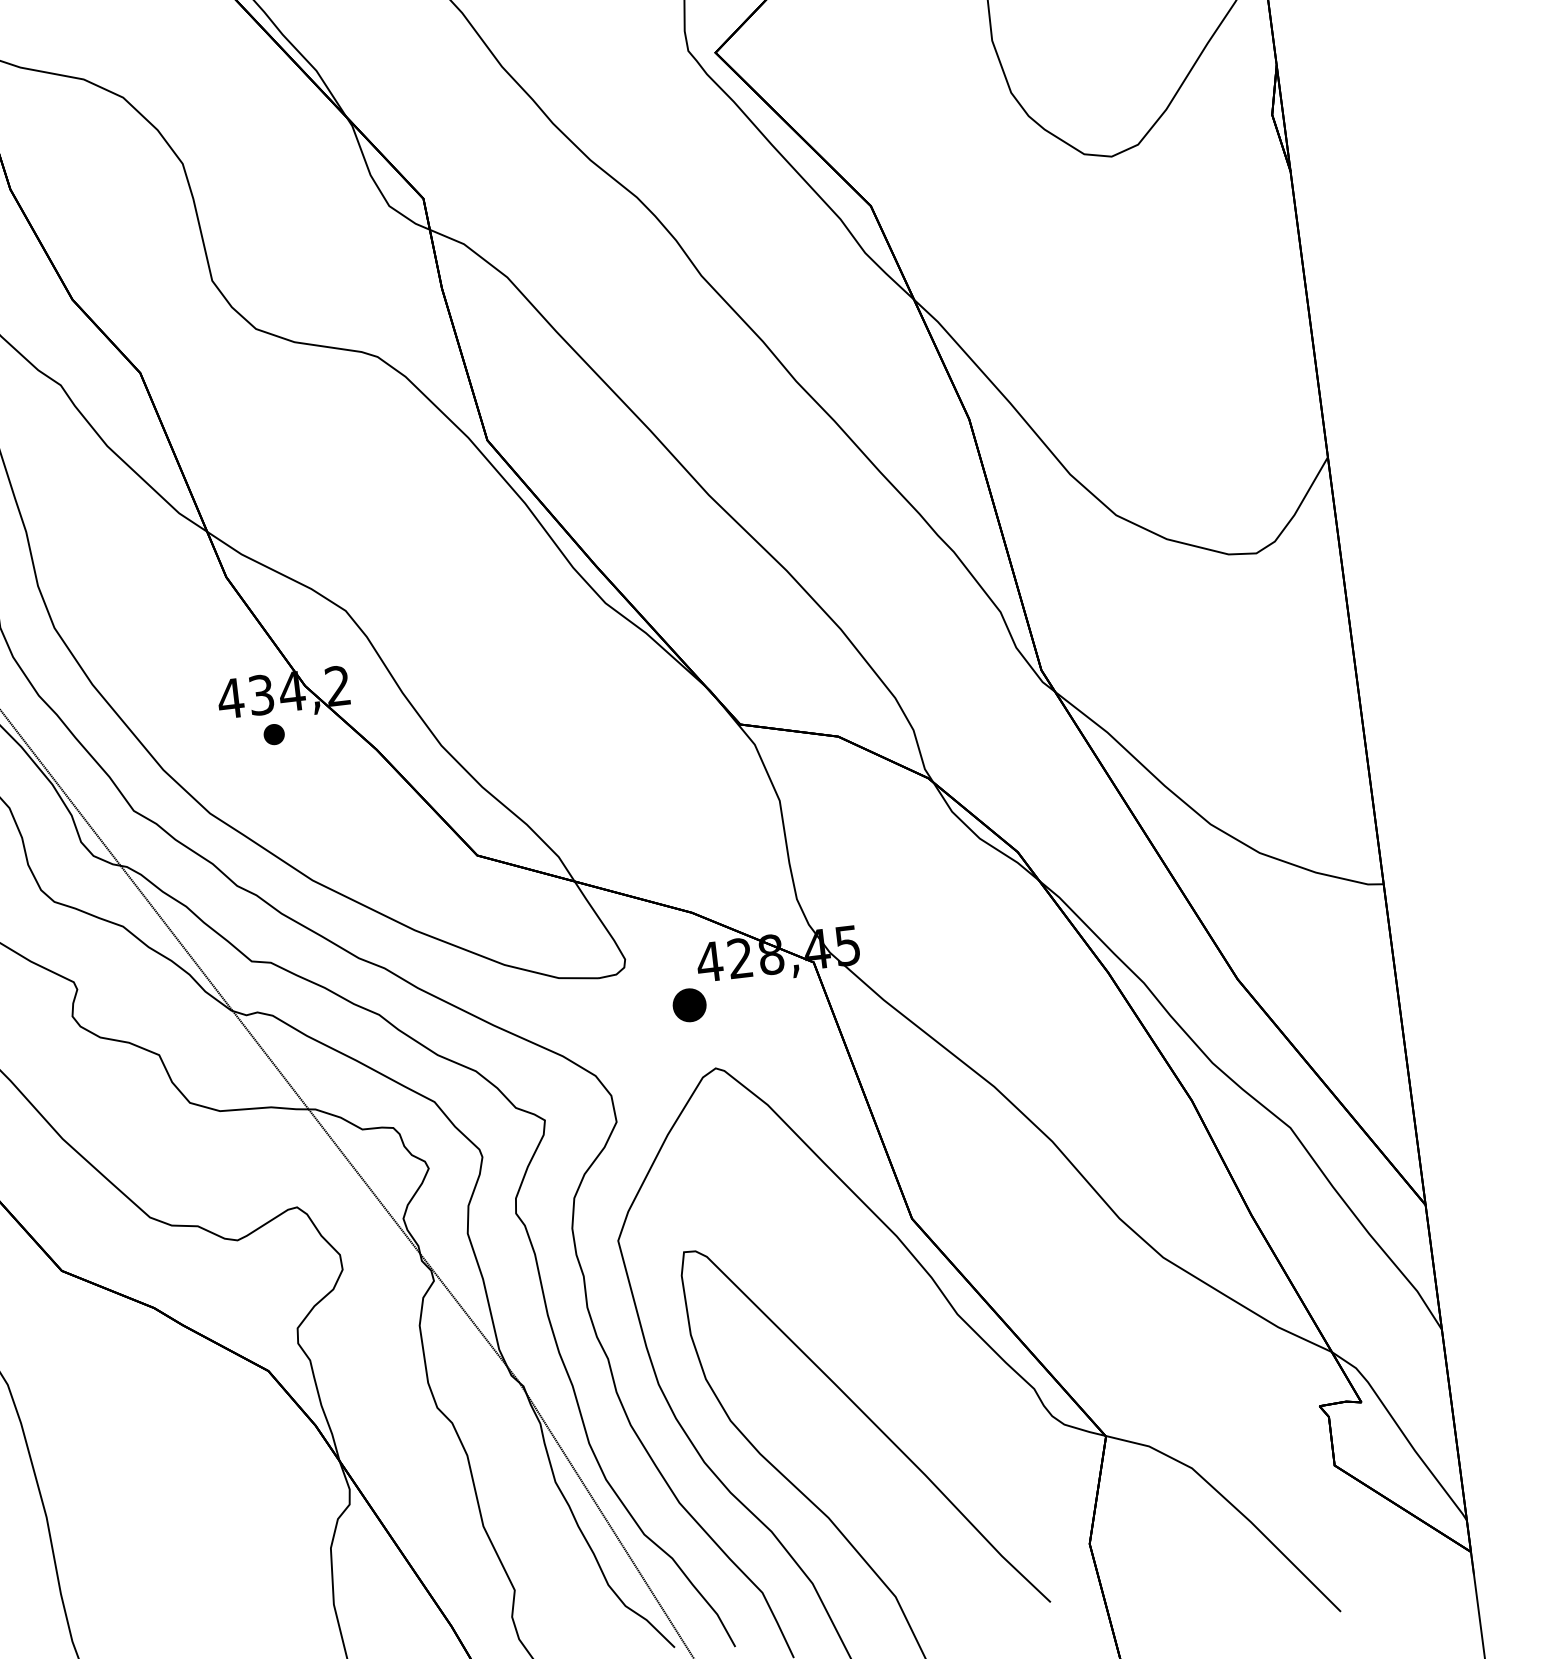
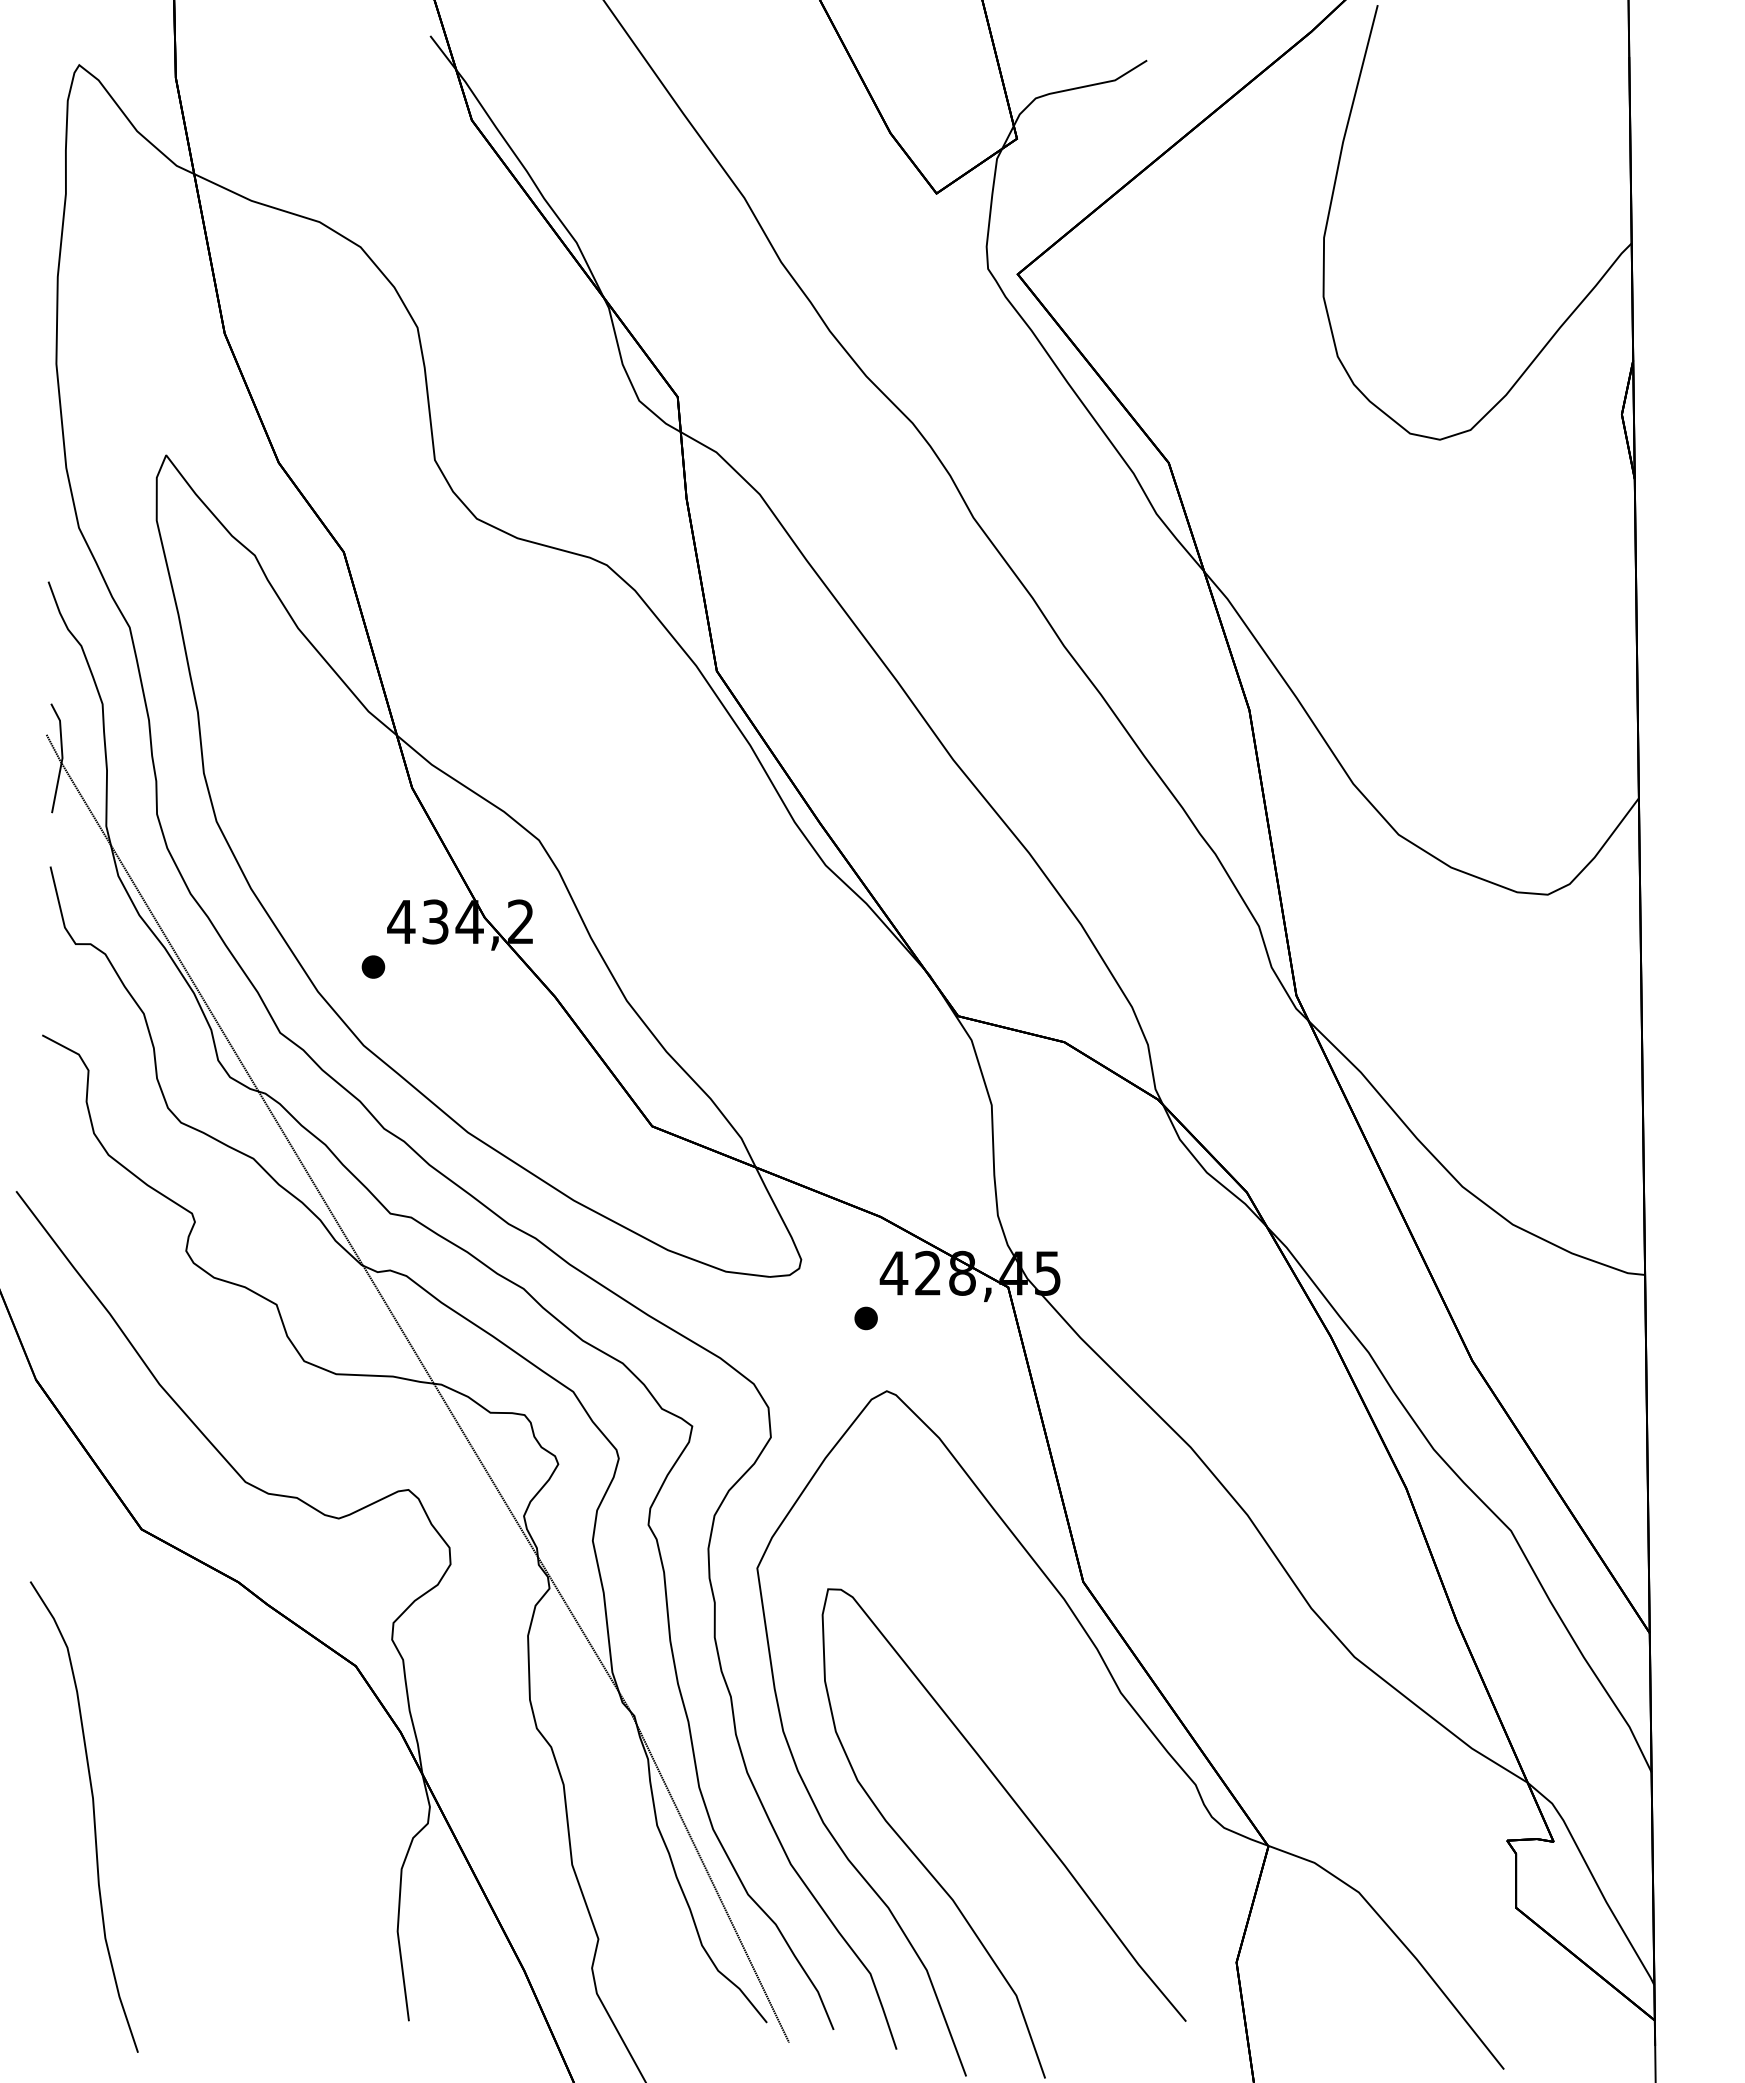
part: (274, 734) -> (373, 966), moved
part: (688, 1005) -> (865, 1318), size x0.62

